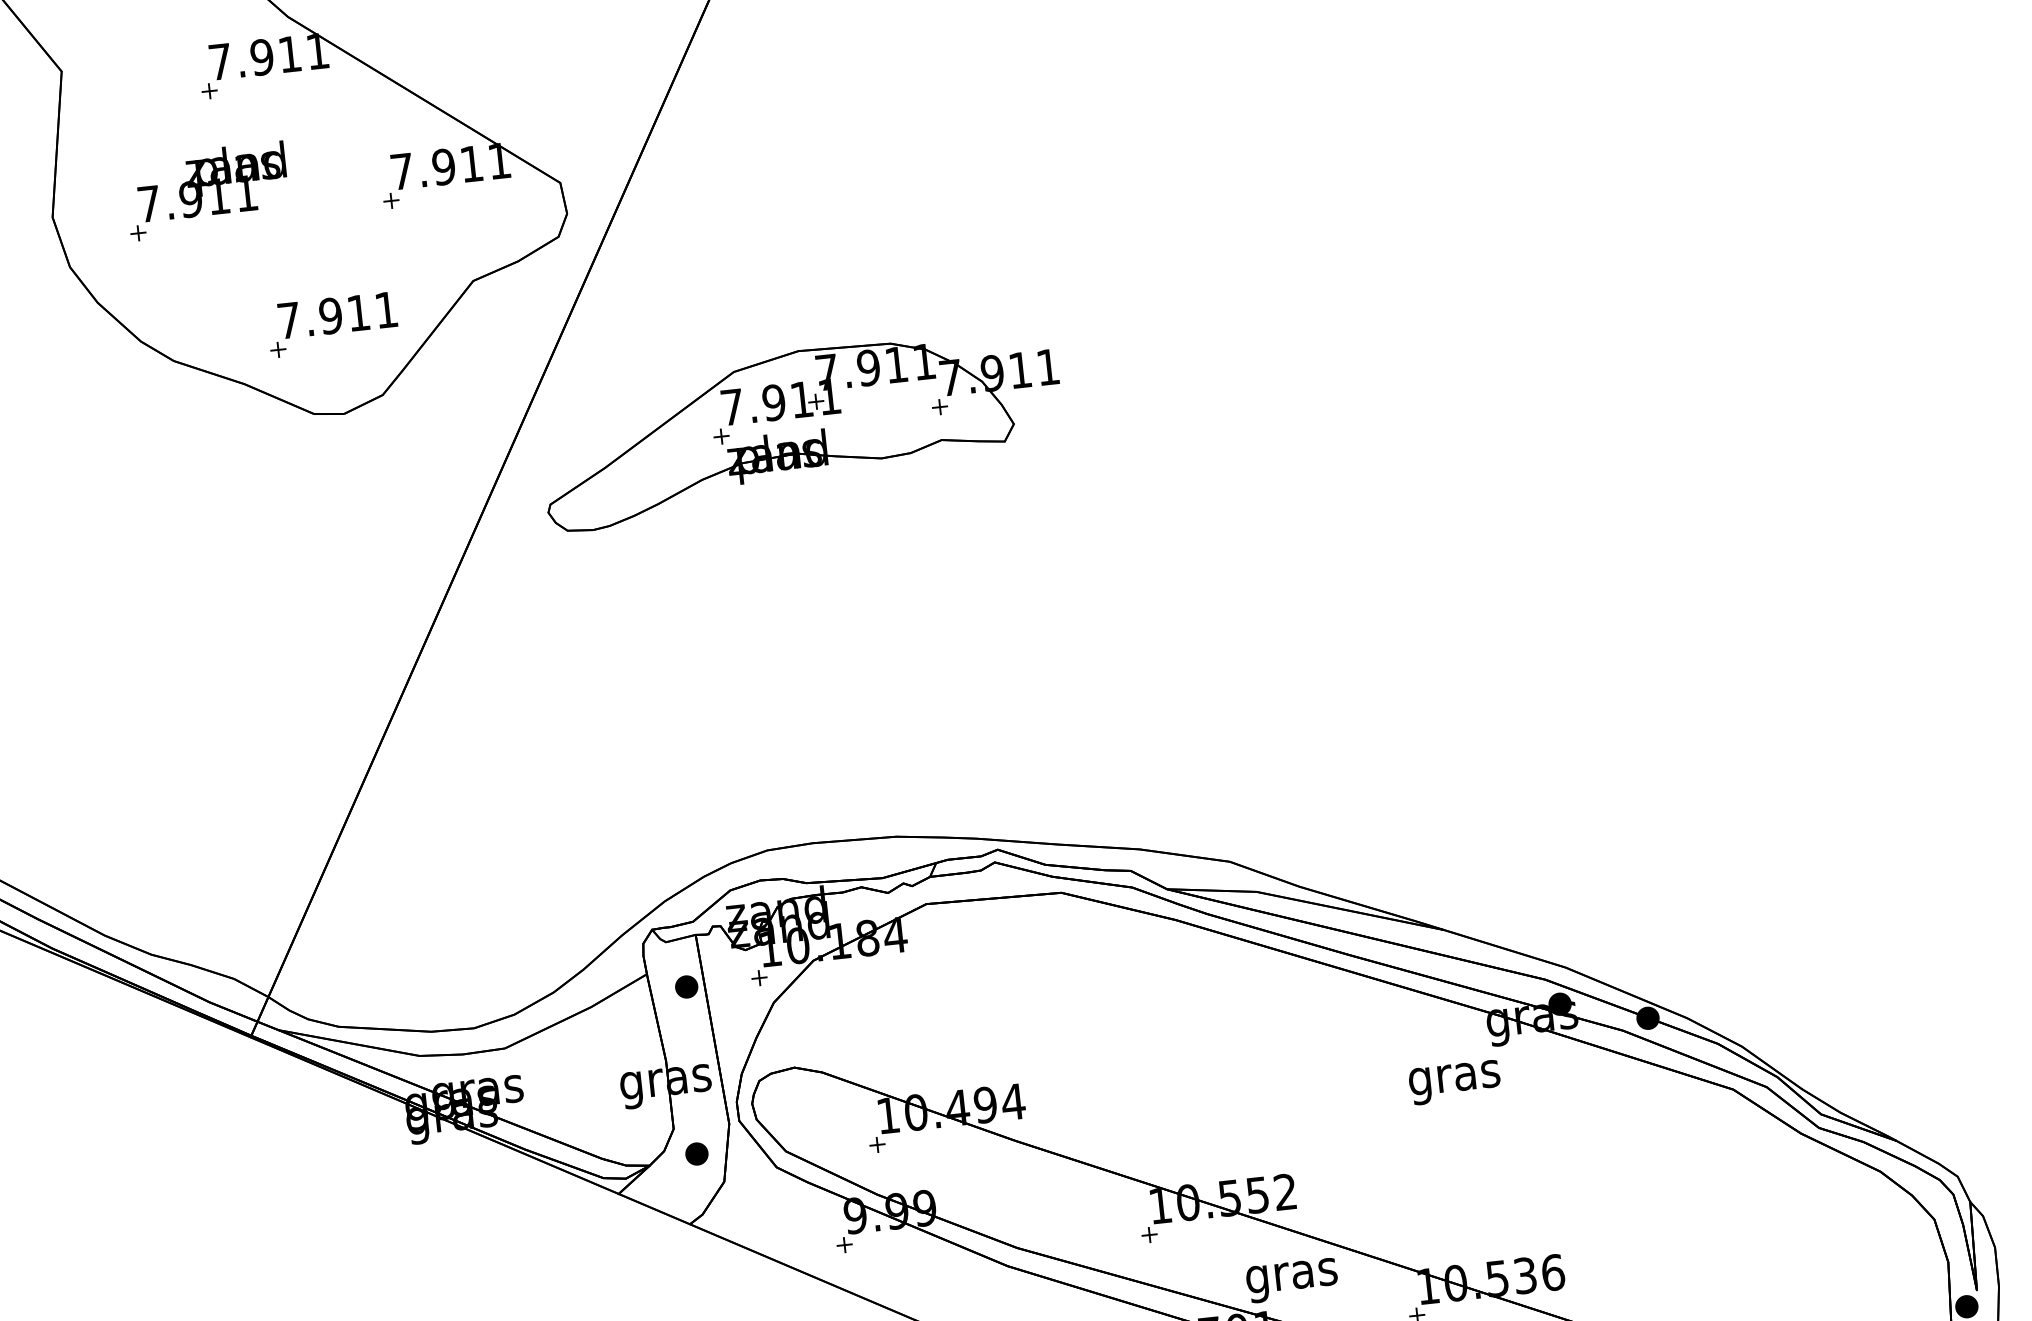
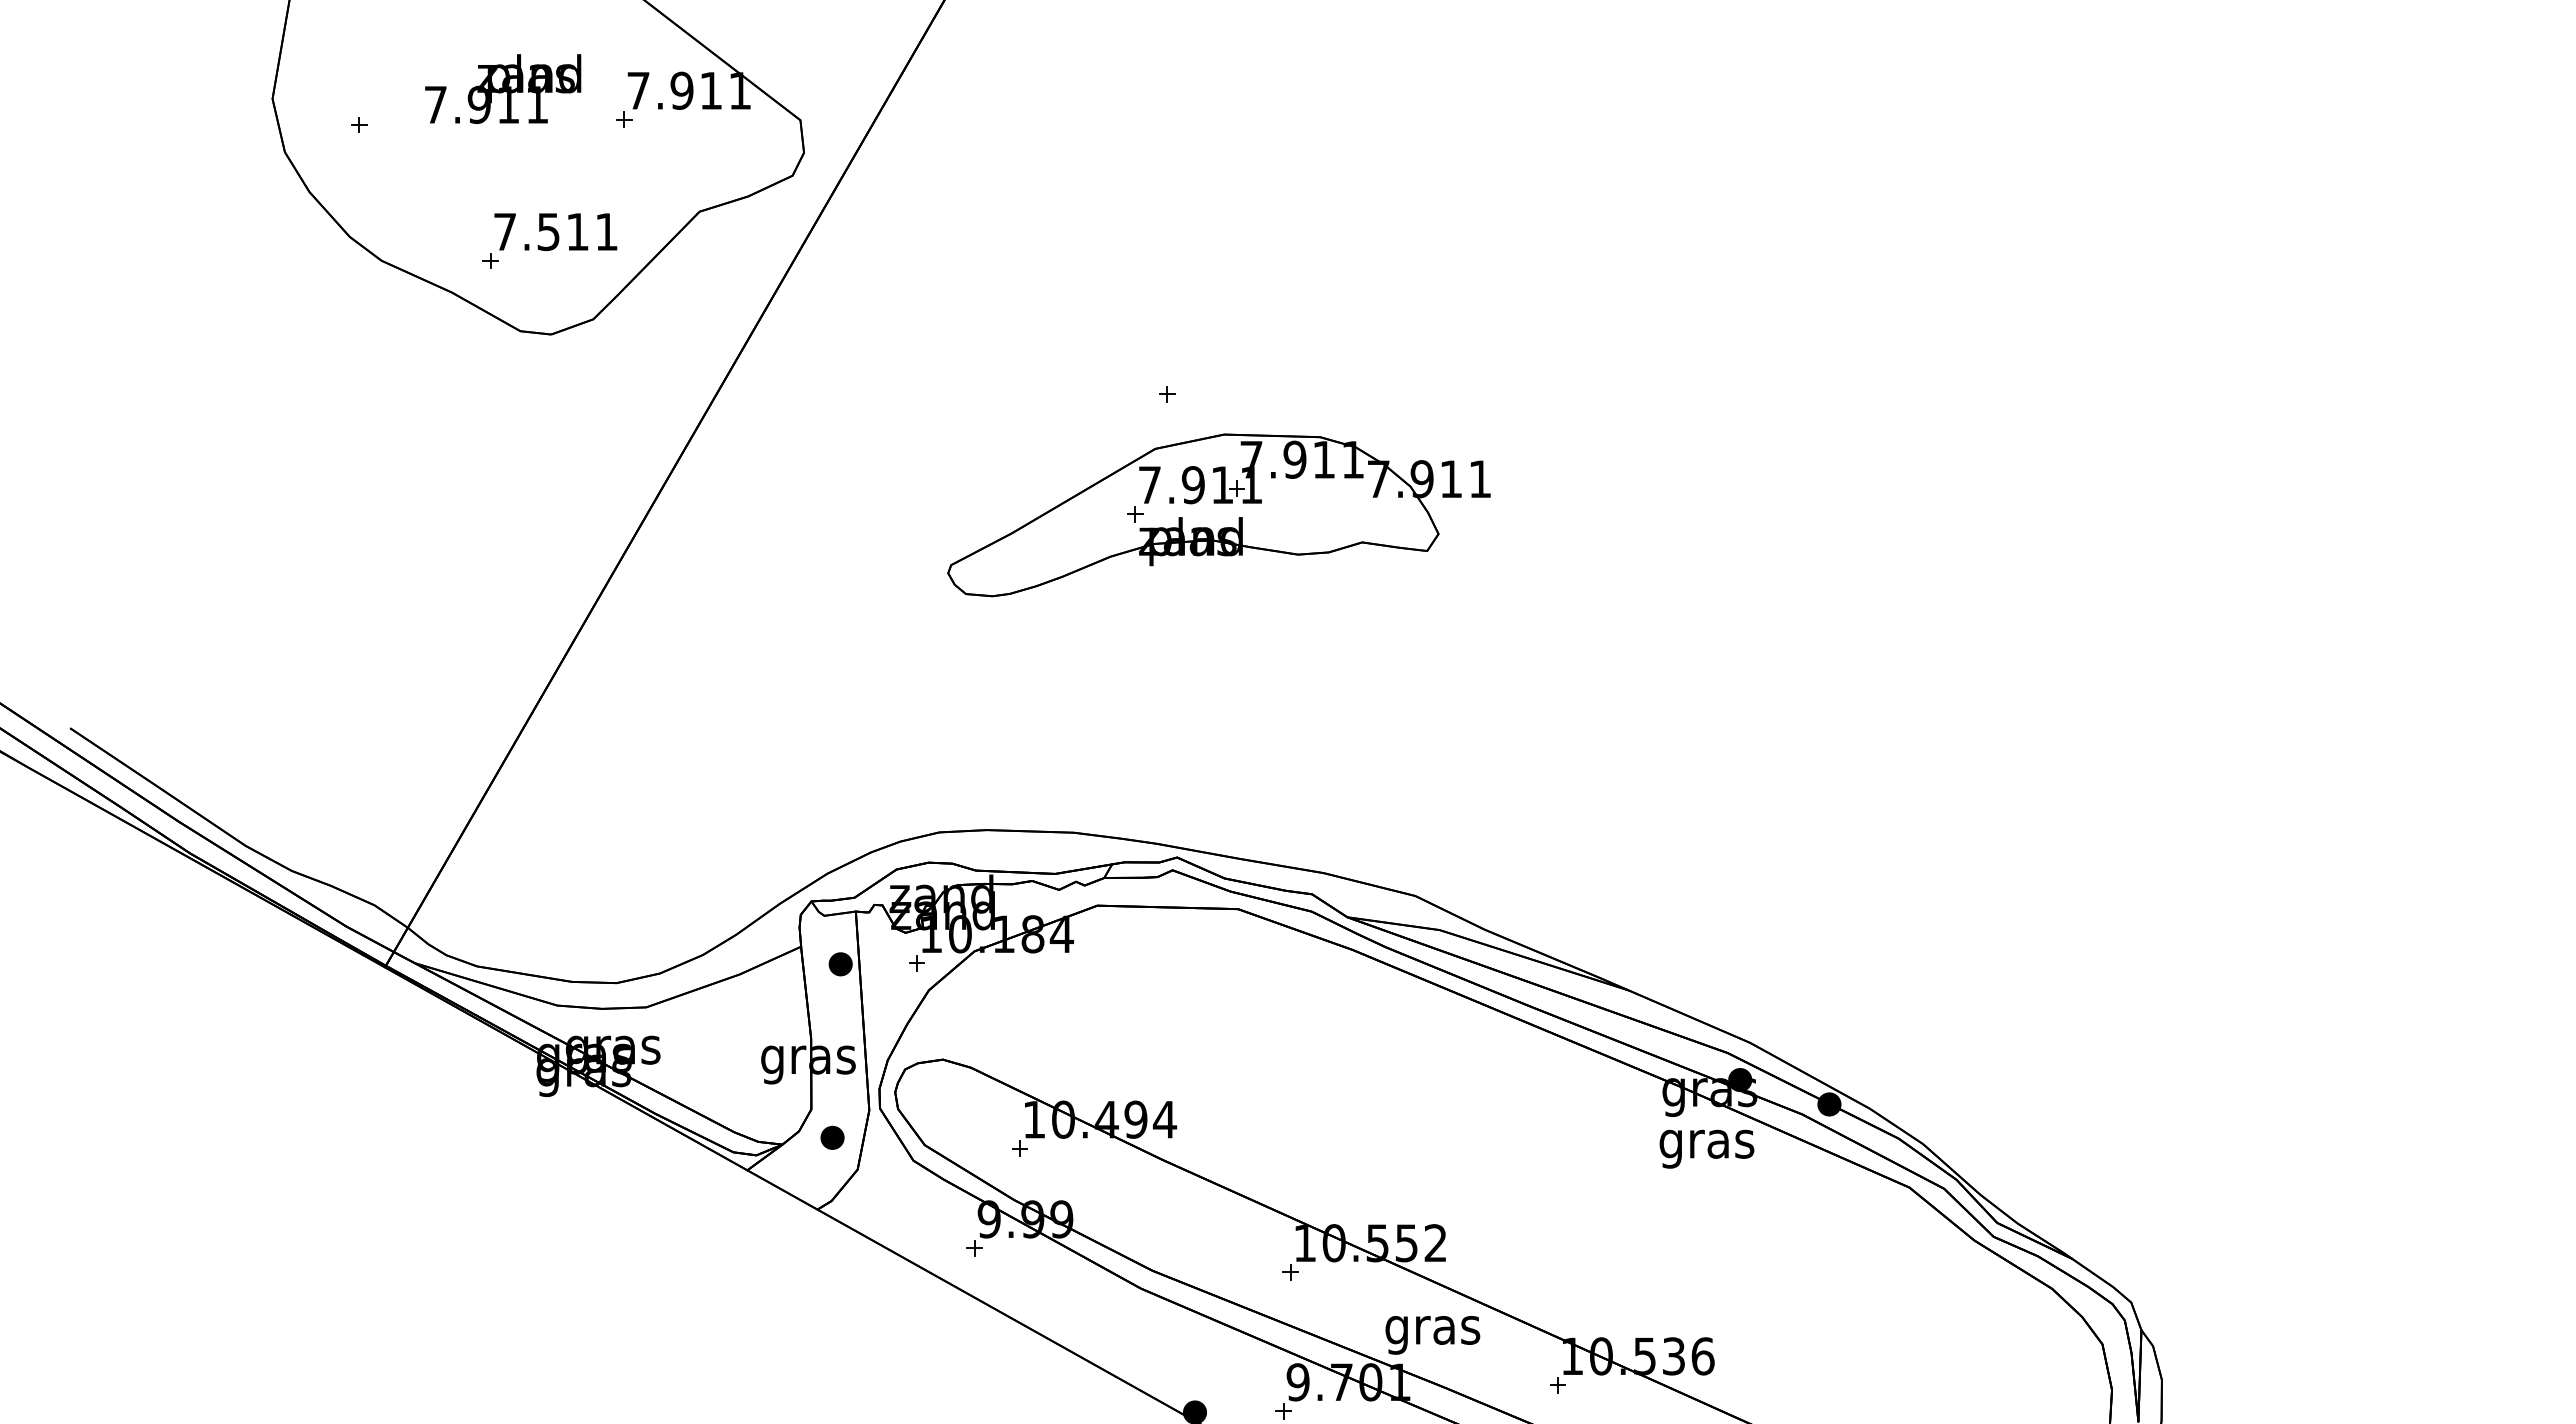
text: (212, 181) -> (503, 88), moved
text: (330, 315) -> (548, 231), 7.911 -> 7.511
part: (801, 429) -> (1218, 515), moved
text: (1454, 1082) -> (1706, 1148), moved

